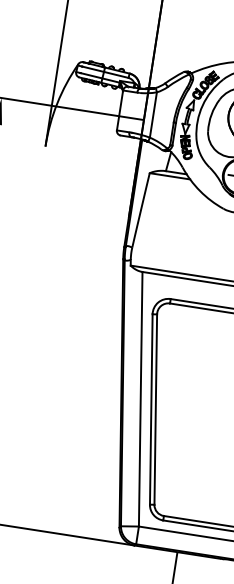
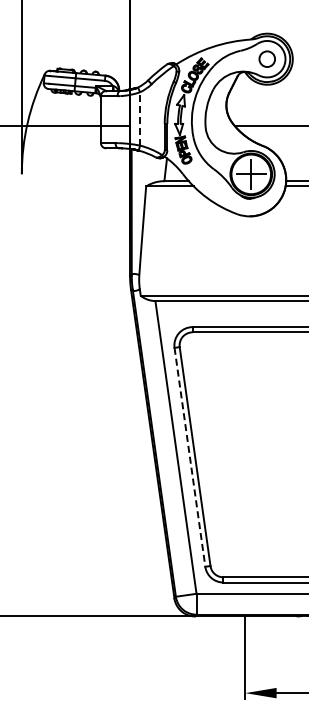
line: (153, 114) -> (140, 118), solid -> dashed
line: (150, 409) -> (189, 457), solid -> dashed

